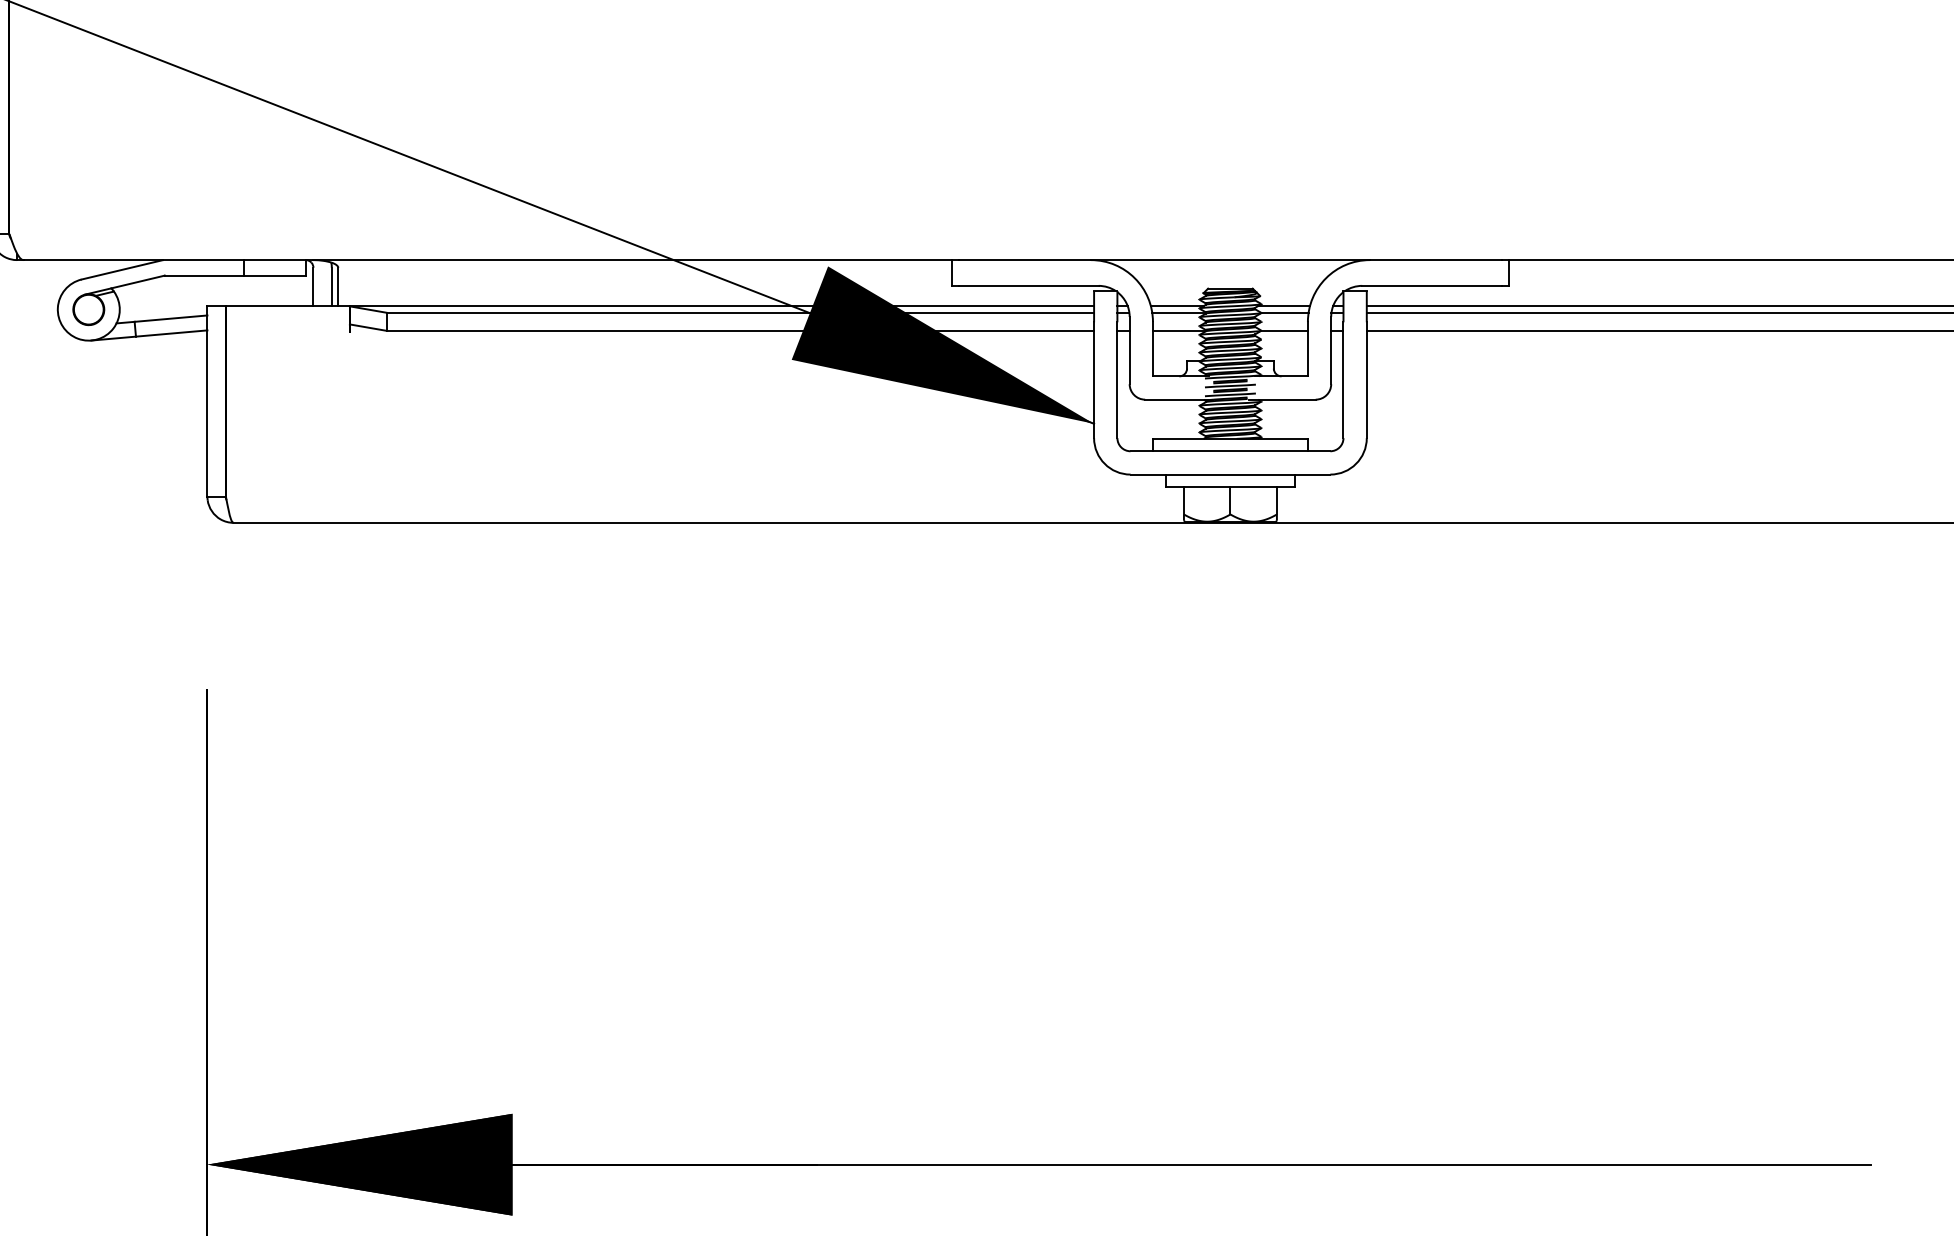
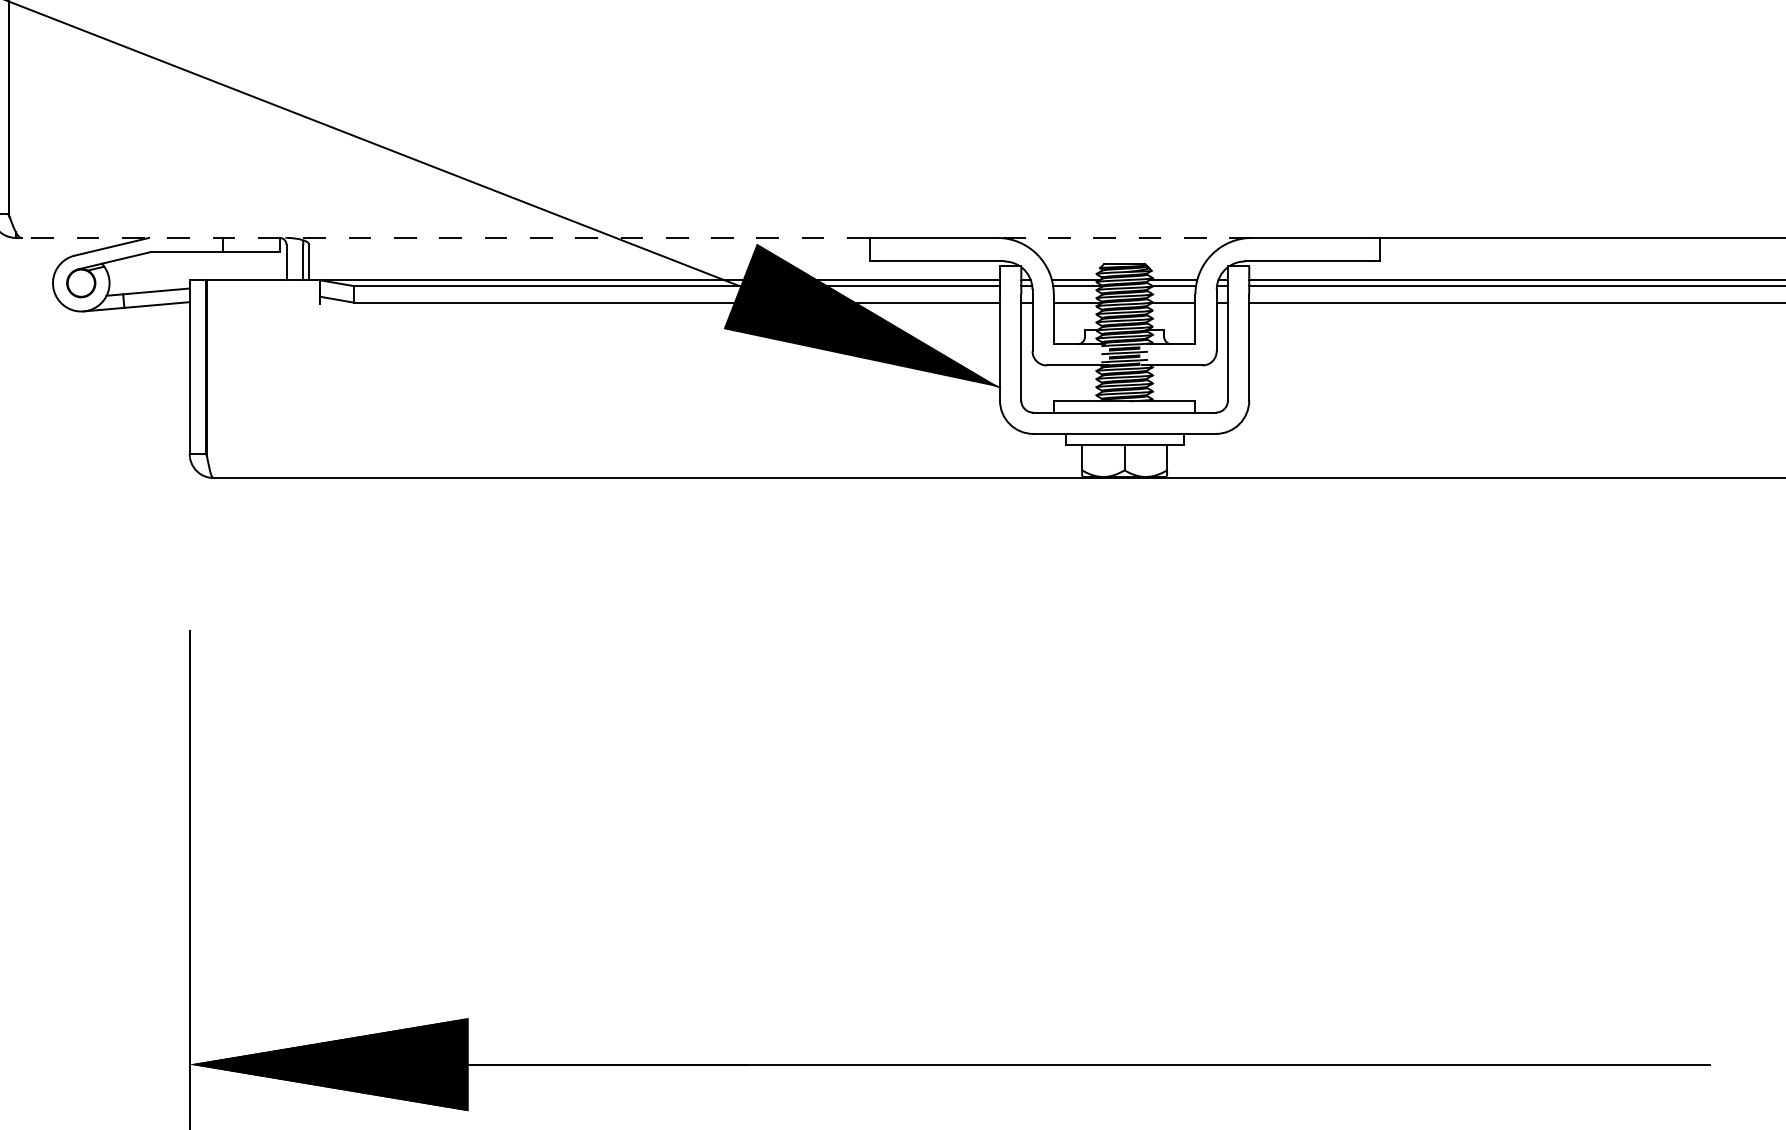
line: (487, 260) -> (445, 238), solid -> dashed
line: (1229, 260) -> (1123, 238), solid -> dashed

